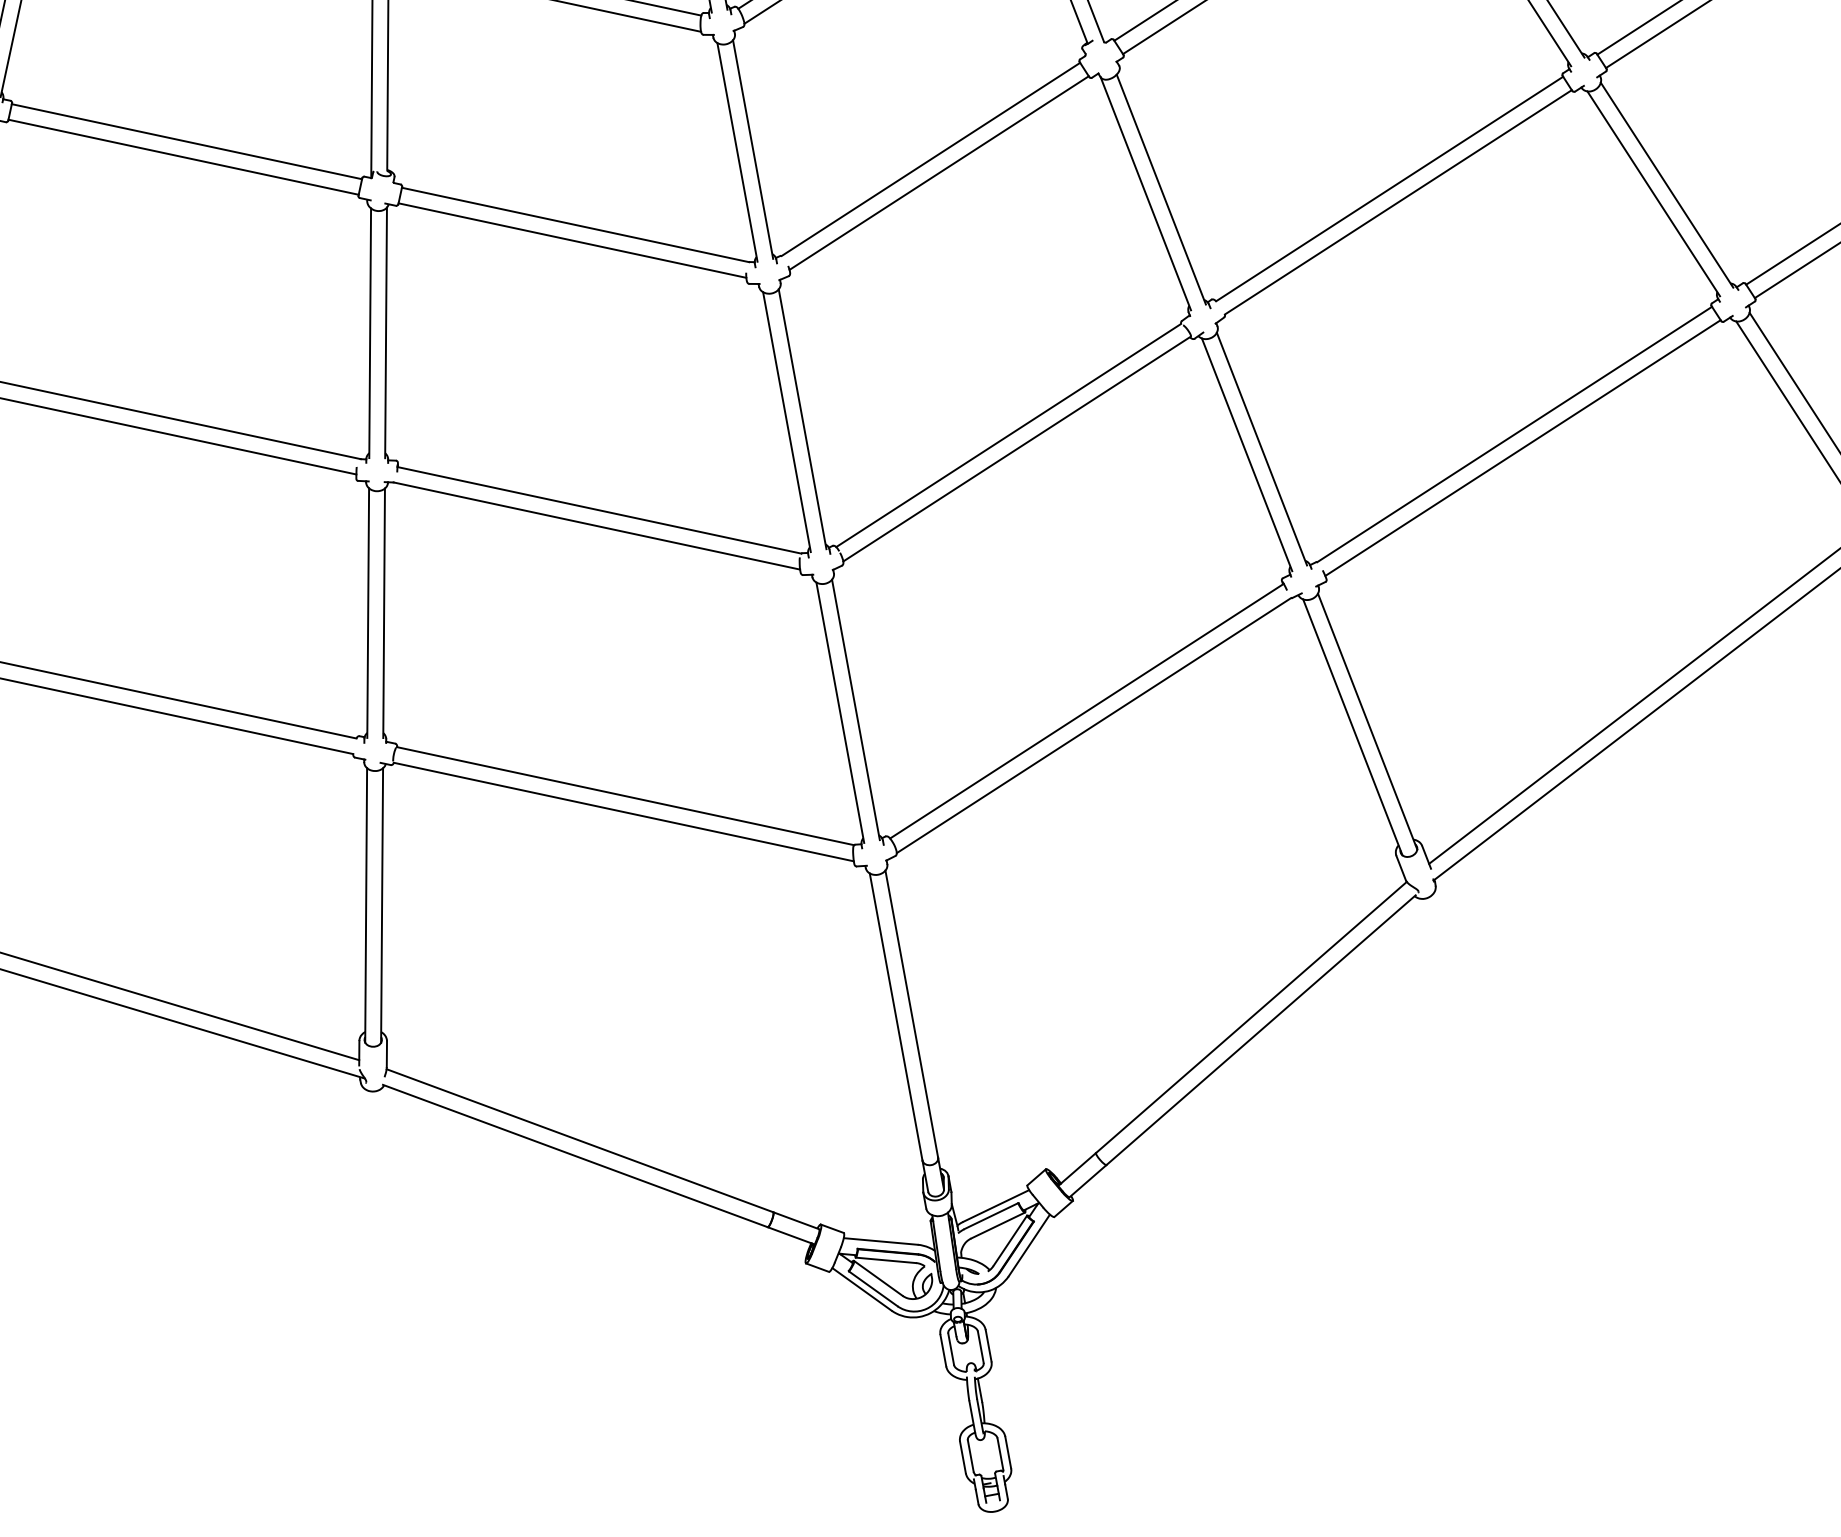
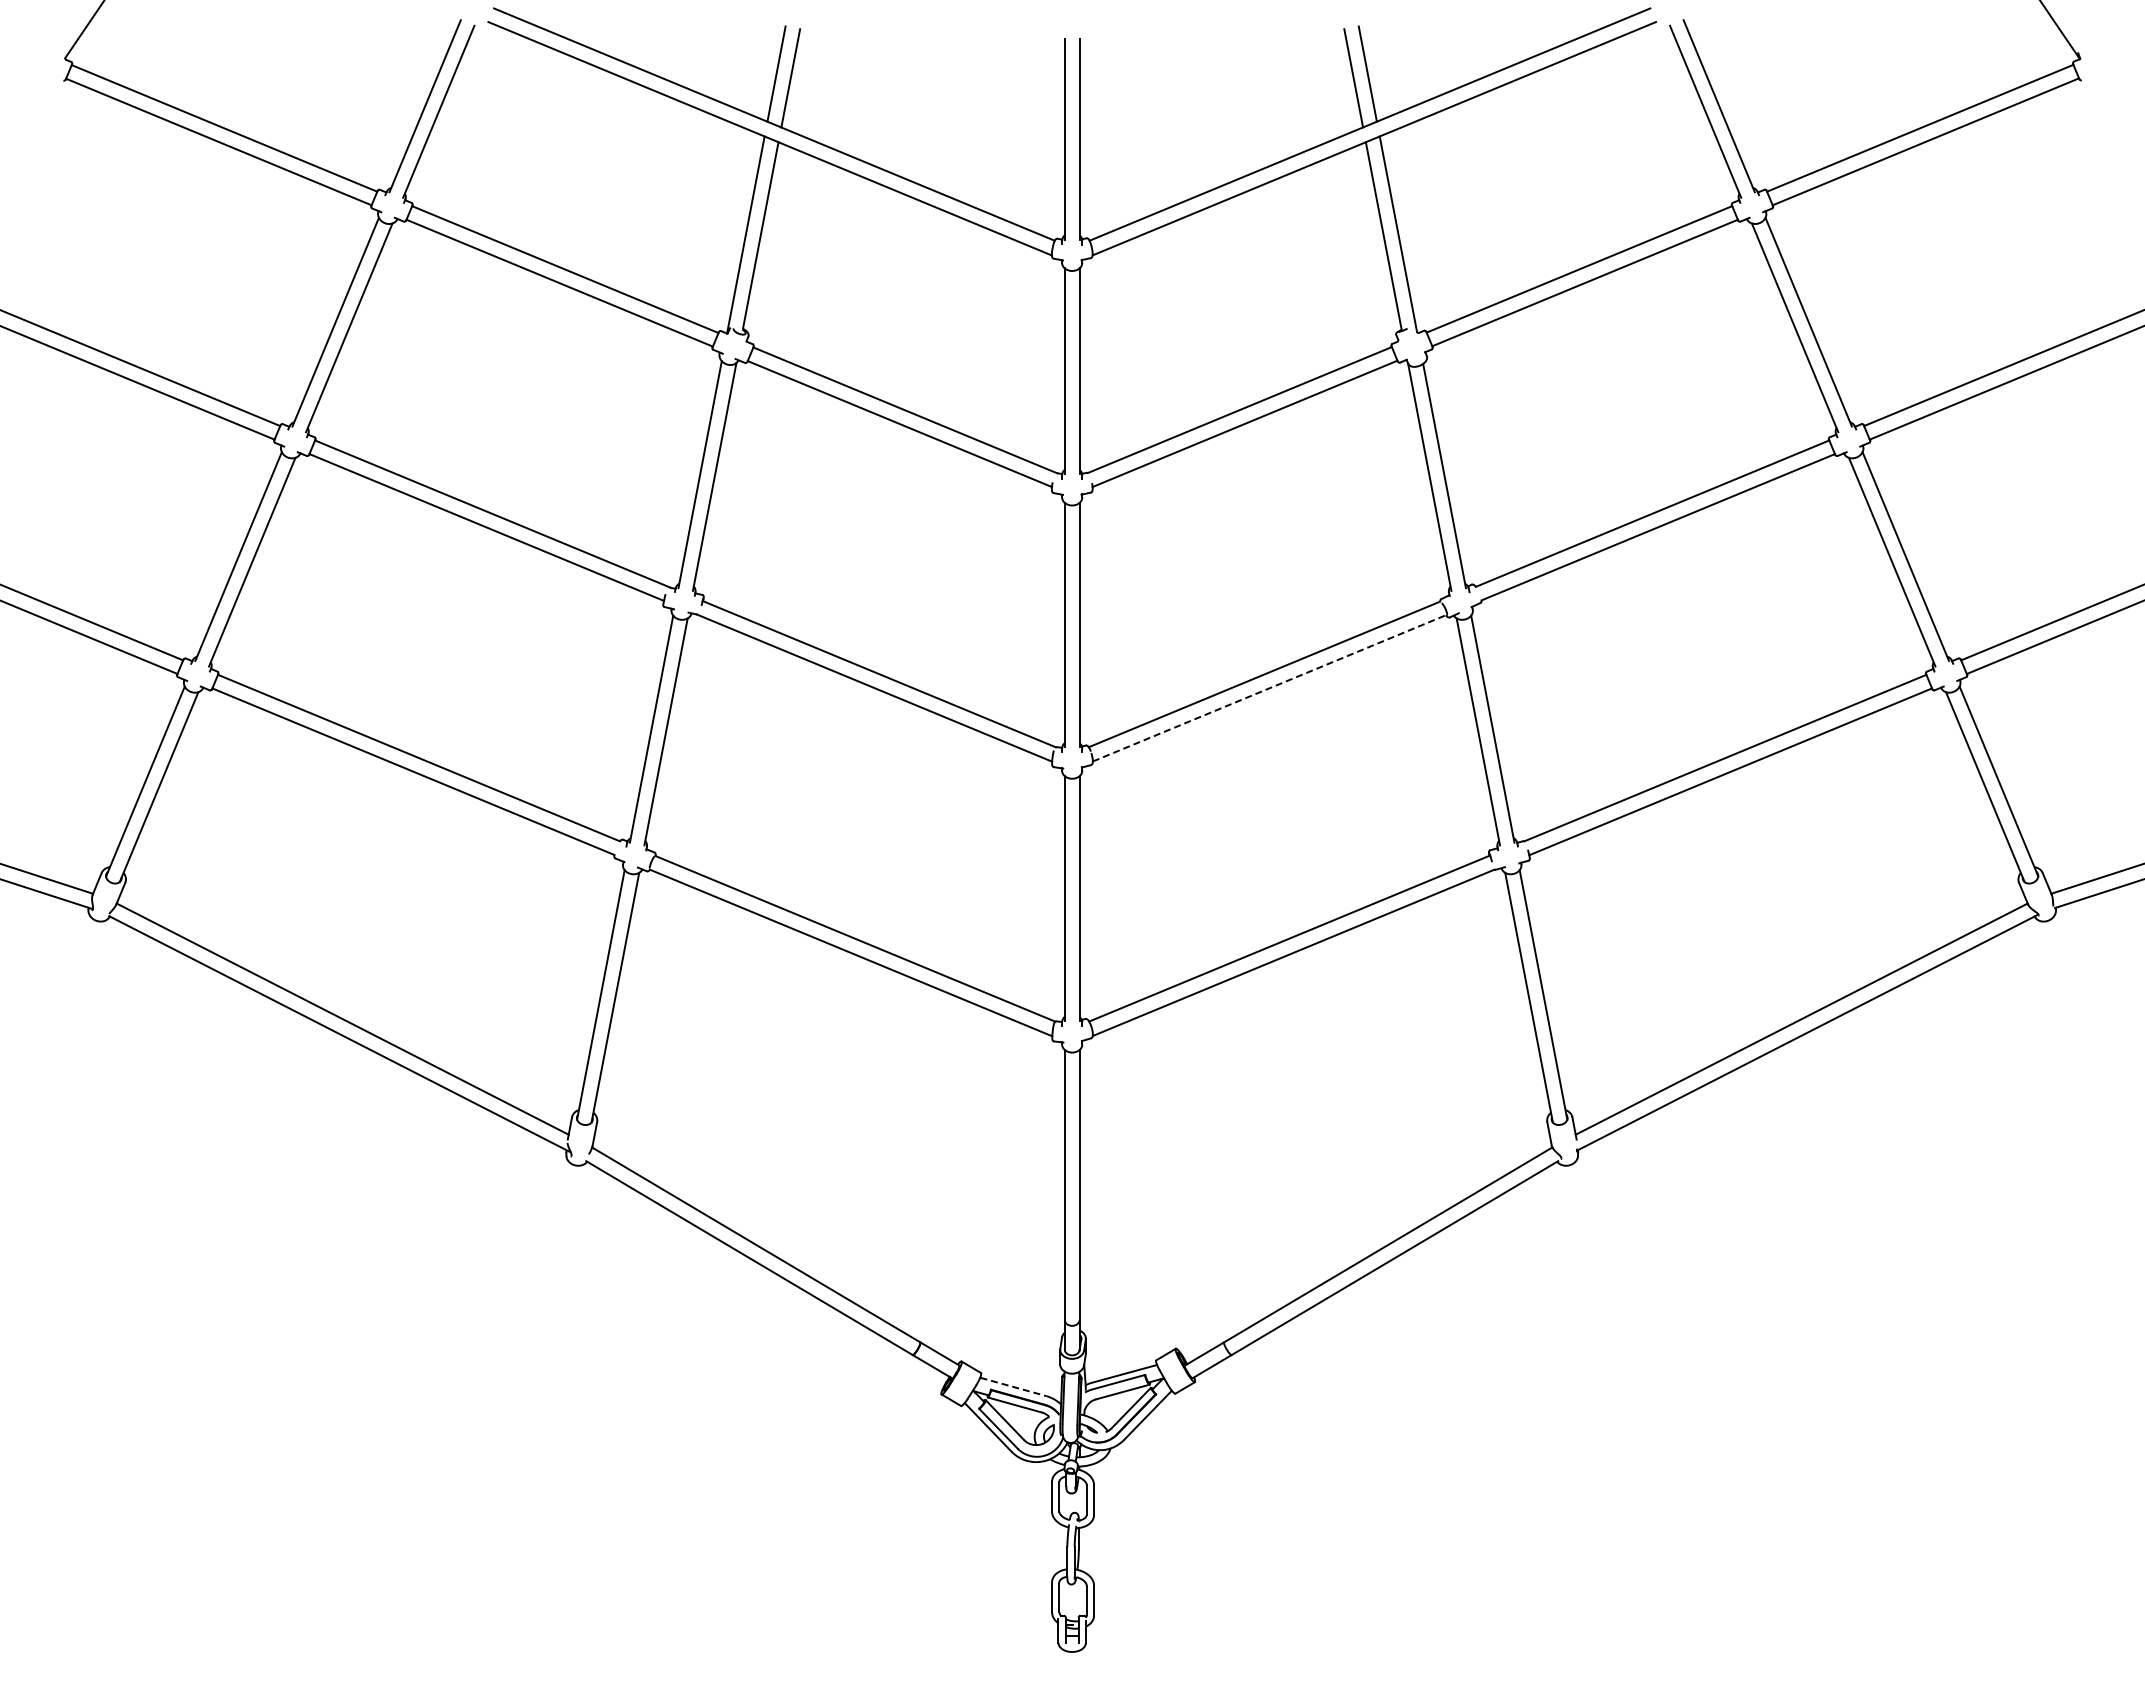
line: (1017, 449) -> (1270, 688), solid -> dashed
line: (881, 1242) -> (1013, 1387), solid -> dashed

